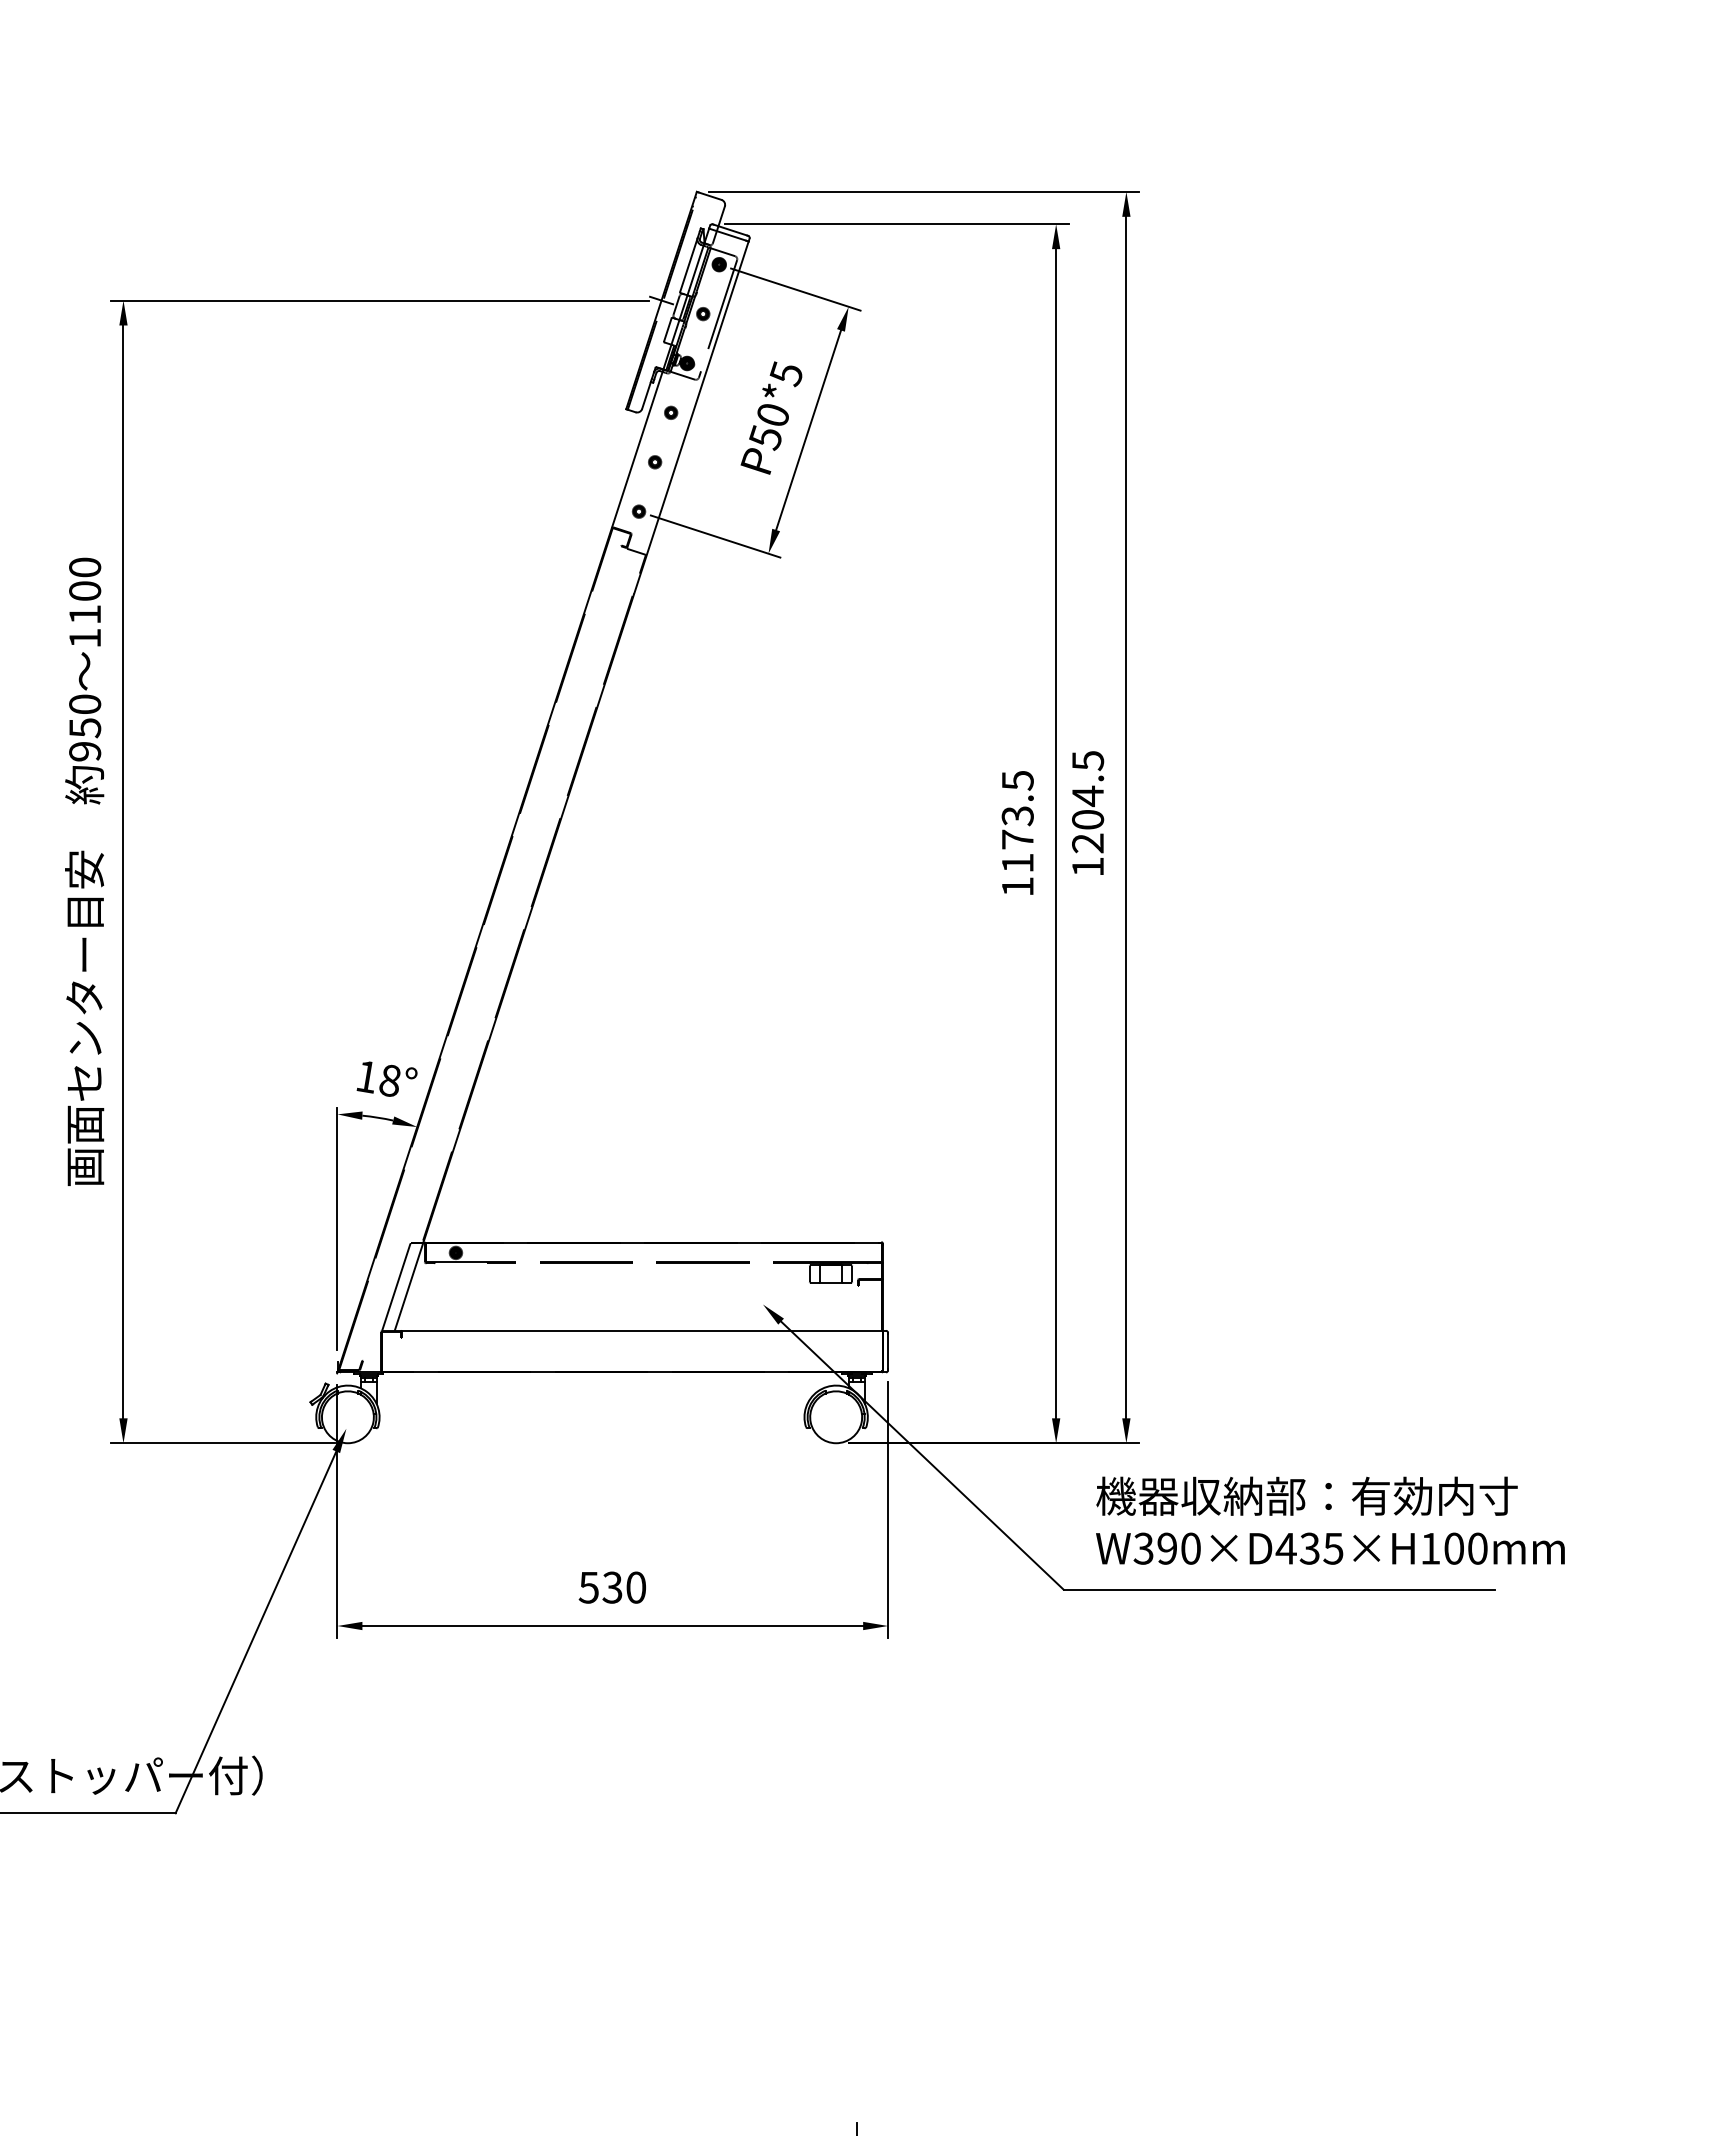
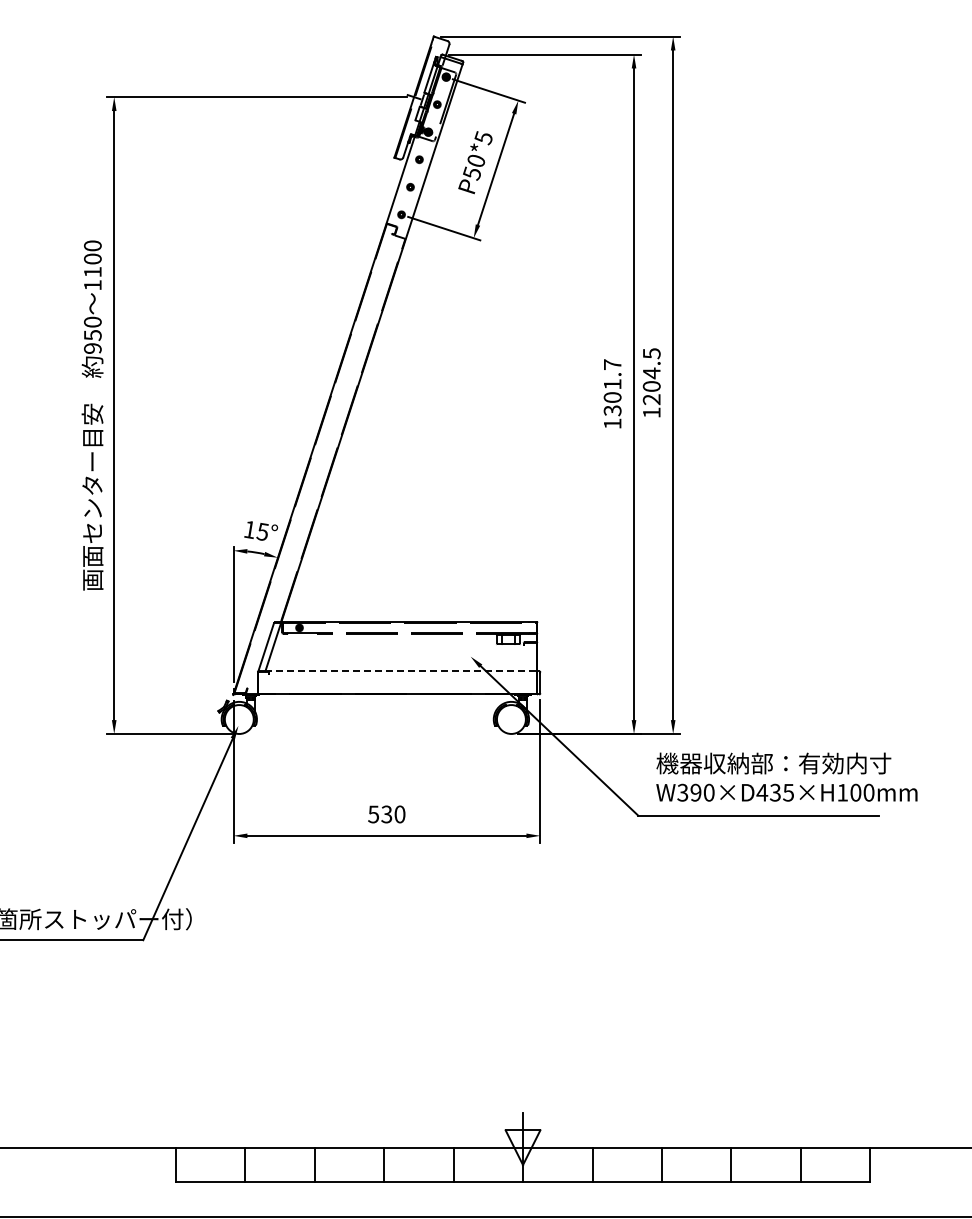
text: (1017, 821) -> (612, 387), 1173.5 -> 1301.7
text: (389, 1079) -> (262, 531), 18° -> 15°
line: (638, 1331) -> (401, 671), solid -> dashed

